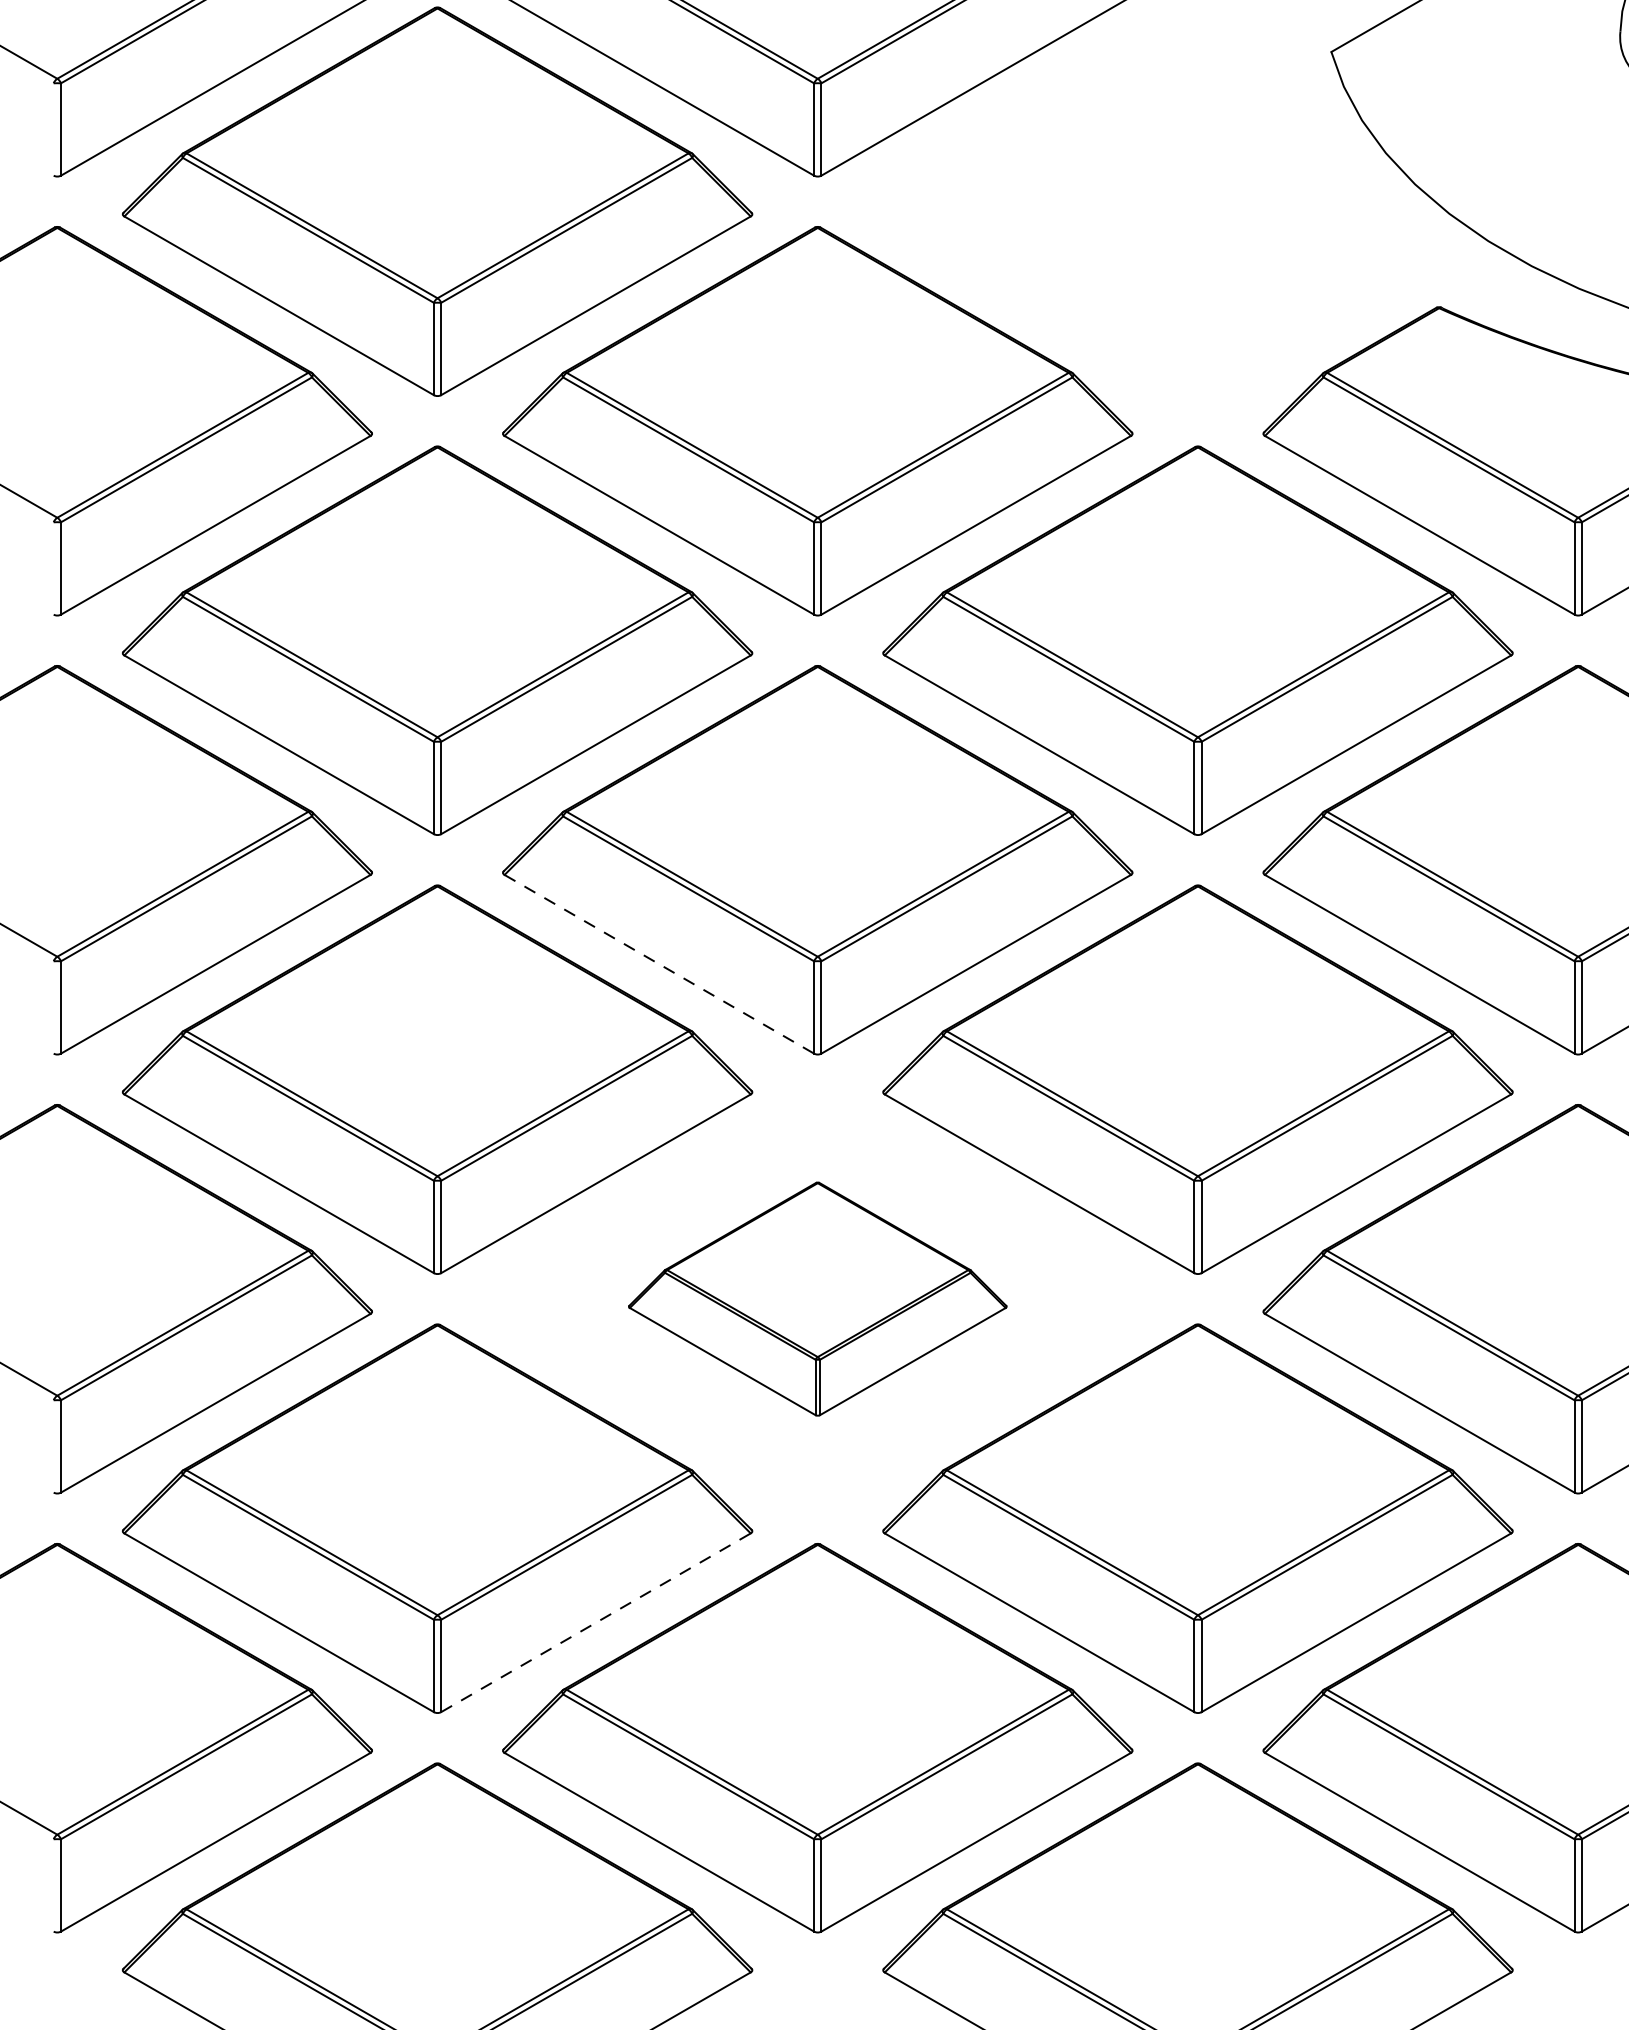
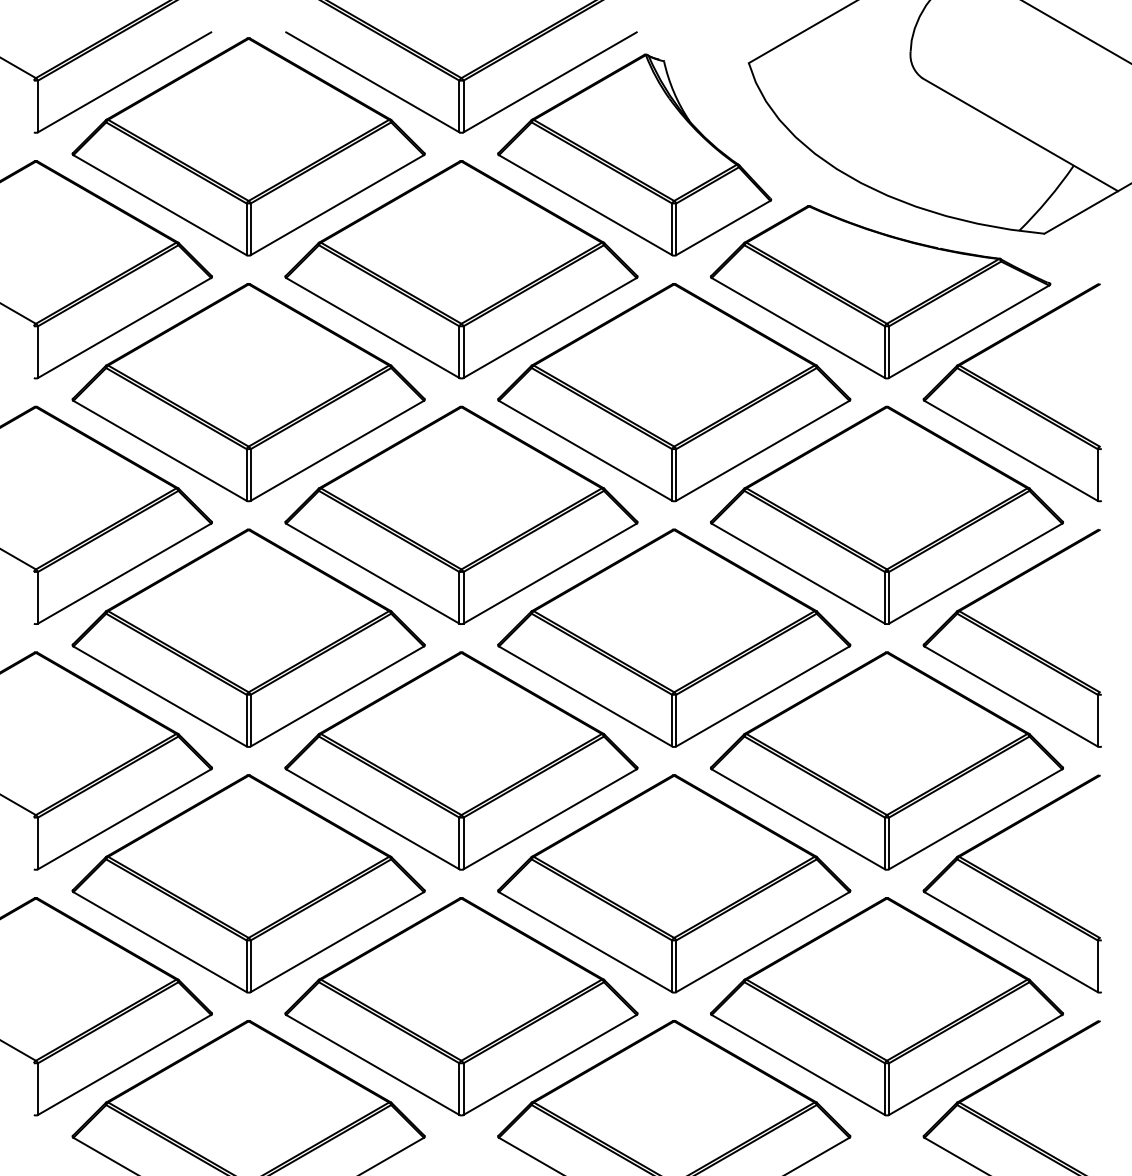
part: (1126, 215) -> (634, 154), added
line: (658, 963) -> (372, 573), dashed -> solid
part: (817, 1298) -> (461, 760), size x1.67
line: (596, 1623) -> (337, 942), dashed -> solid

